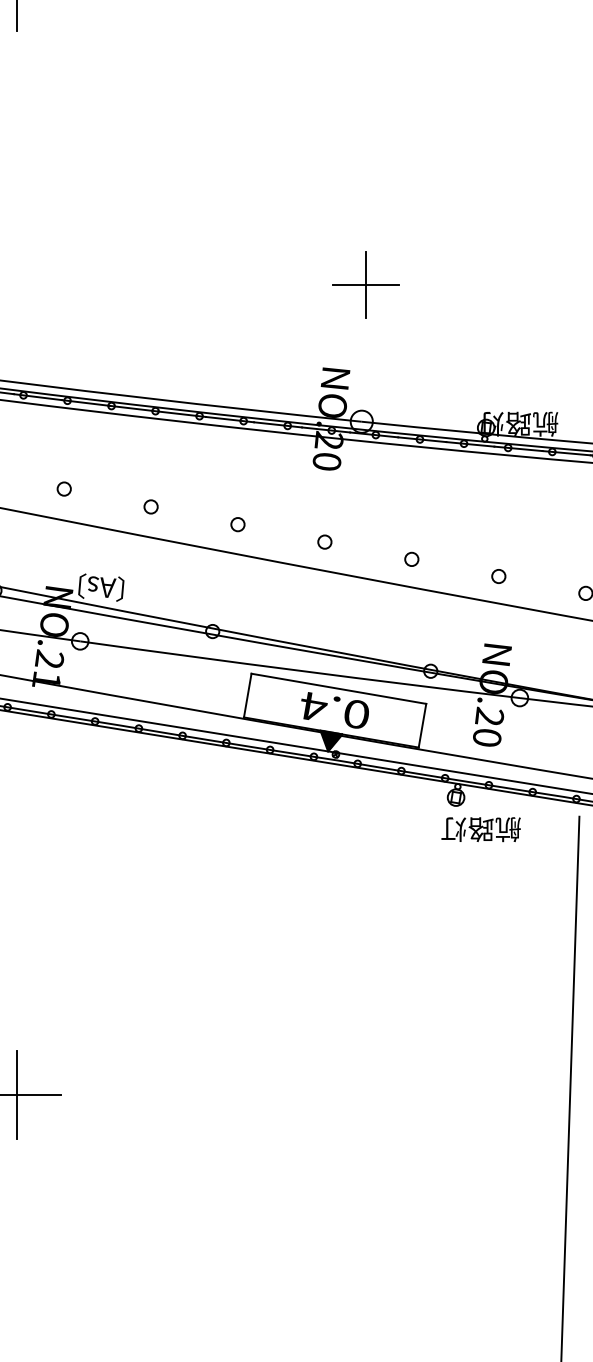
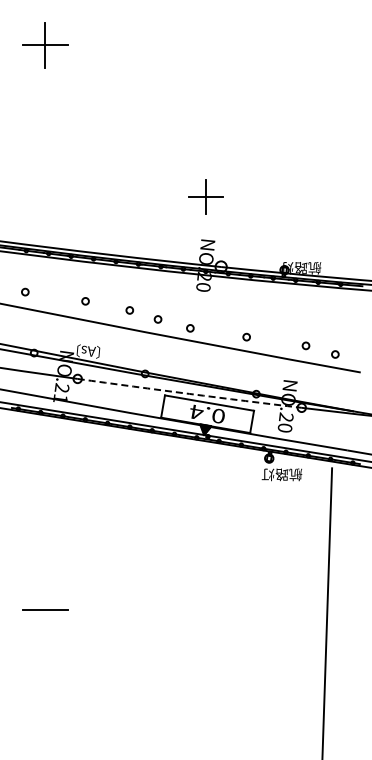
part: (364, 283) -> (205, 196), moved
circle: (64, 489) -> (85, 301), moved
circle: (150, 507) -> (129, 310), moved
circle: (325, 542) -> (190, 328), moved
circle: (497, 575) -> (305, 345), moved
arc: (299, 669) -> (189, 393), solid -> dashed
line: (17, 1093) -> (45, 609), removed

